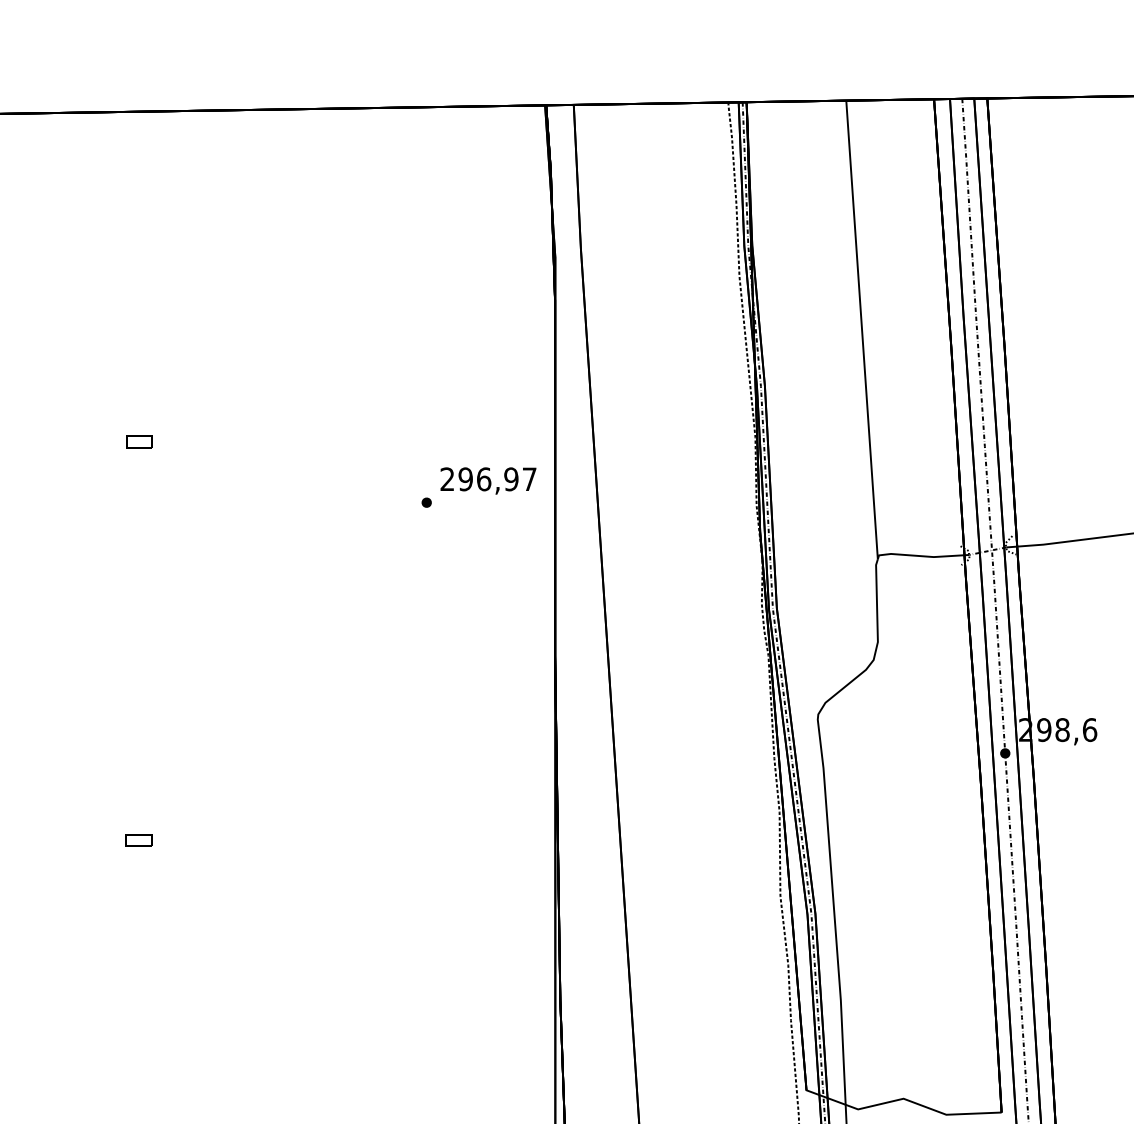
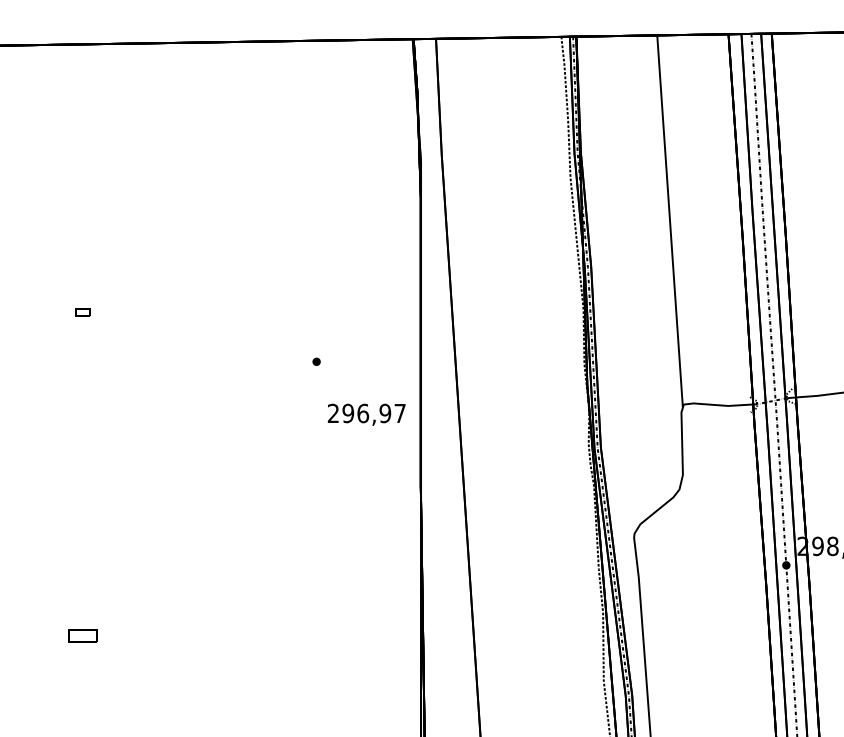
part: (139, 441) -> (83, 312), size x0.7
text: (488, 480) -> (366, 414), moved
part: (138, 840) -> (82, 636), size x1.4

